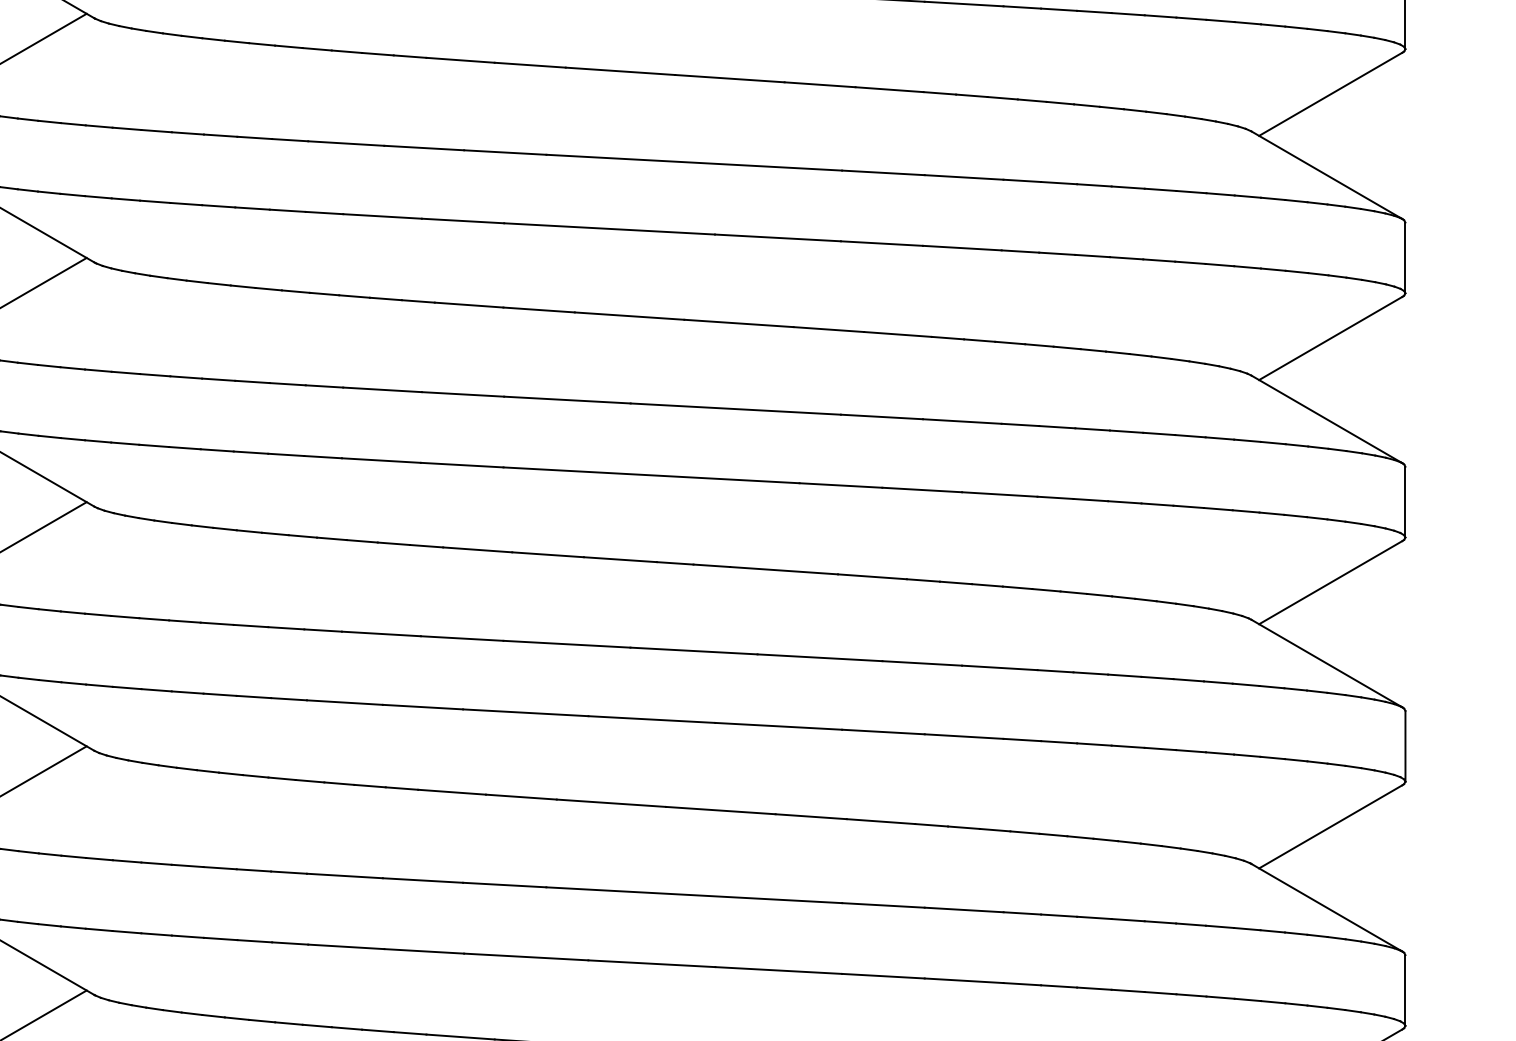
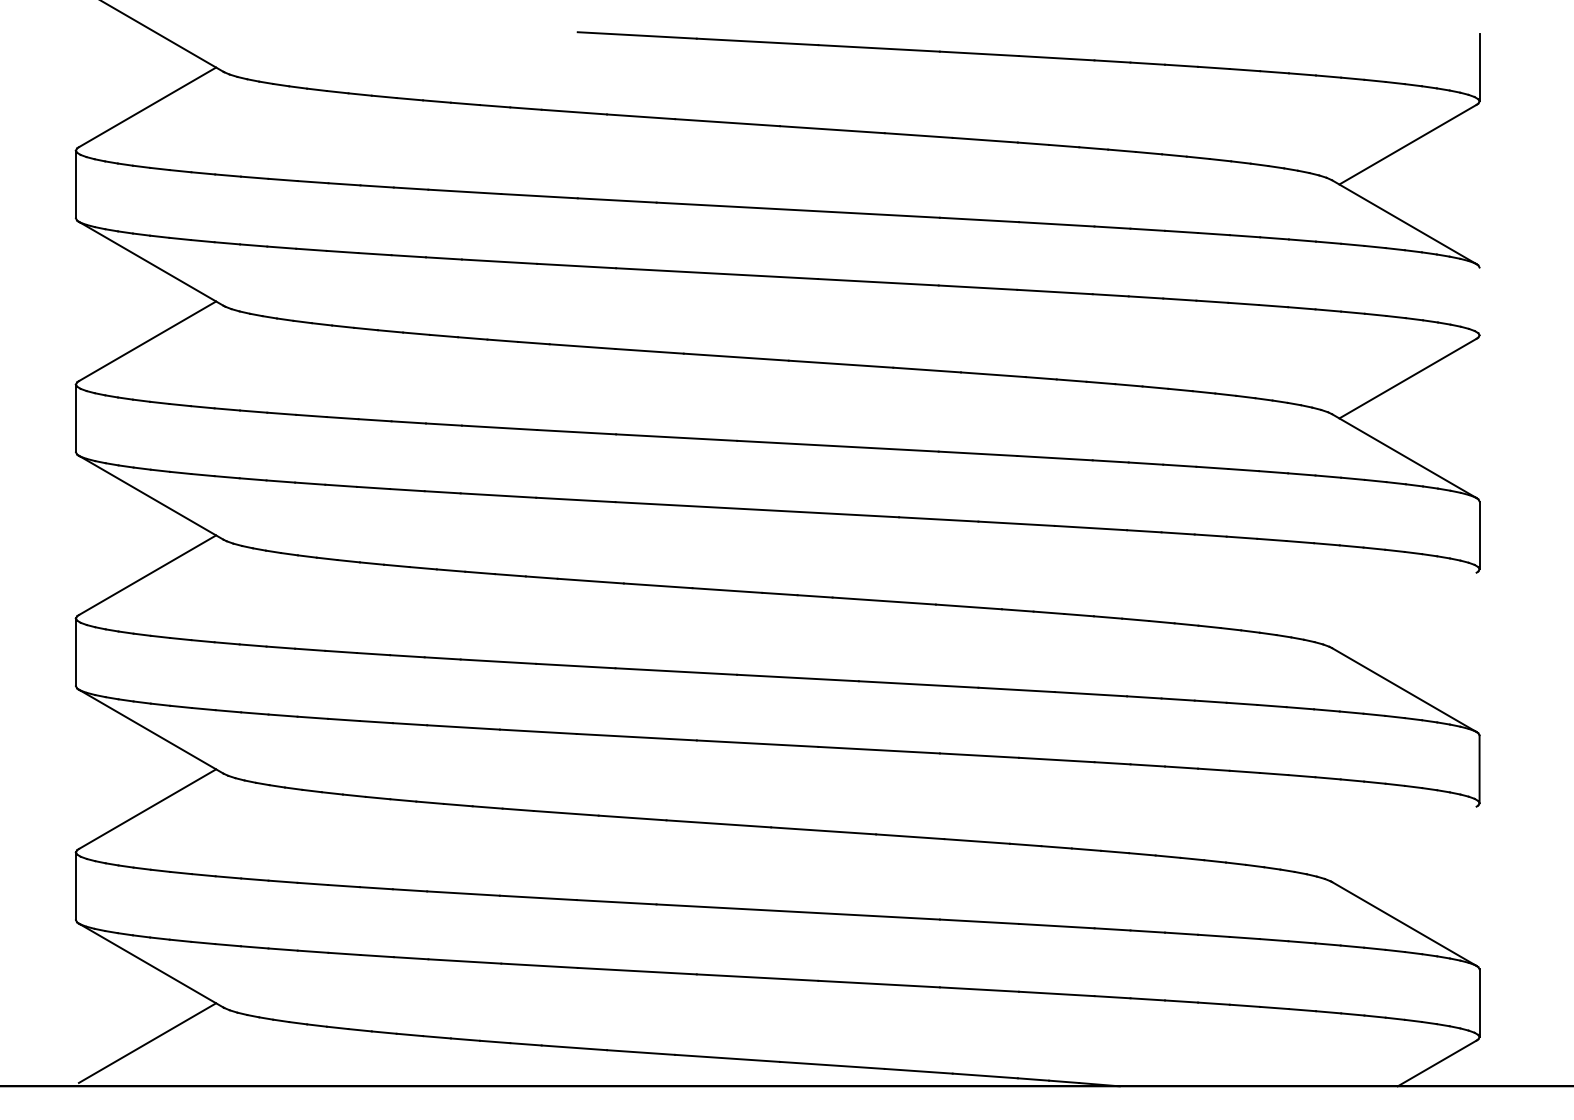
line: (1405, 257) -> (1479, 301), removed
line: (1330, 582) -> (1407, 612), removed
line: (1330, 826) -> (1407, 846), removed

